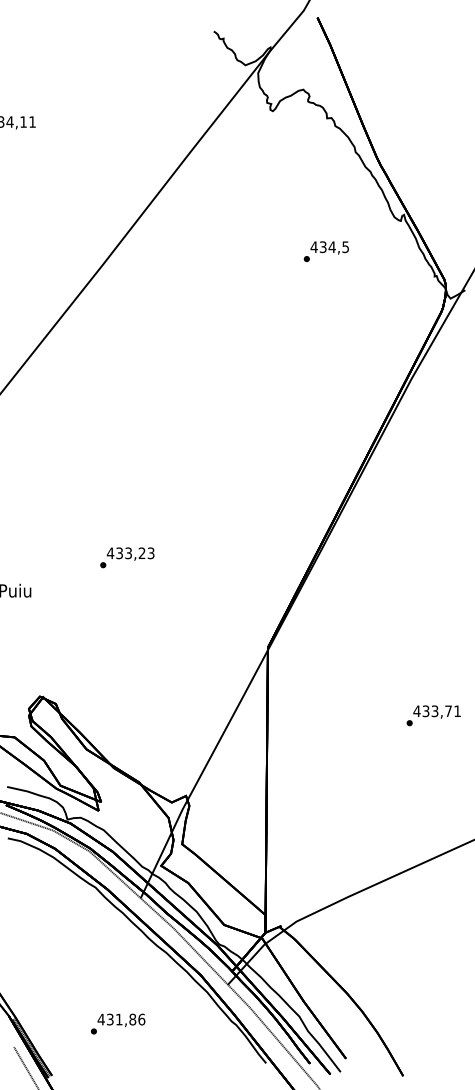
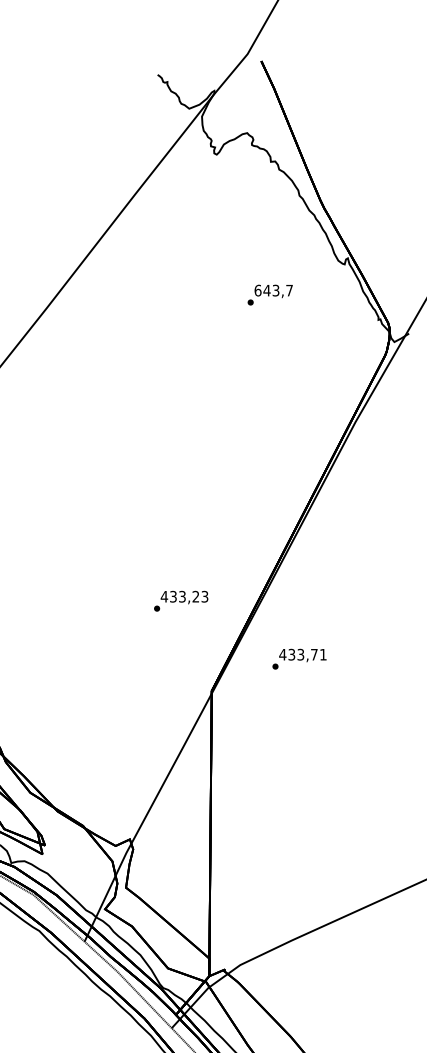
text: (329, 247) -> (273, 290), 434,5 -> 643,7
text: (127, 557) -> (181, 600), moved
text: (433, 715) -> (299, 658), moved

